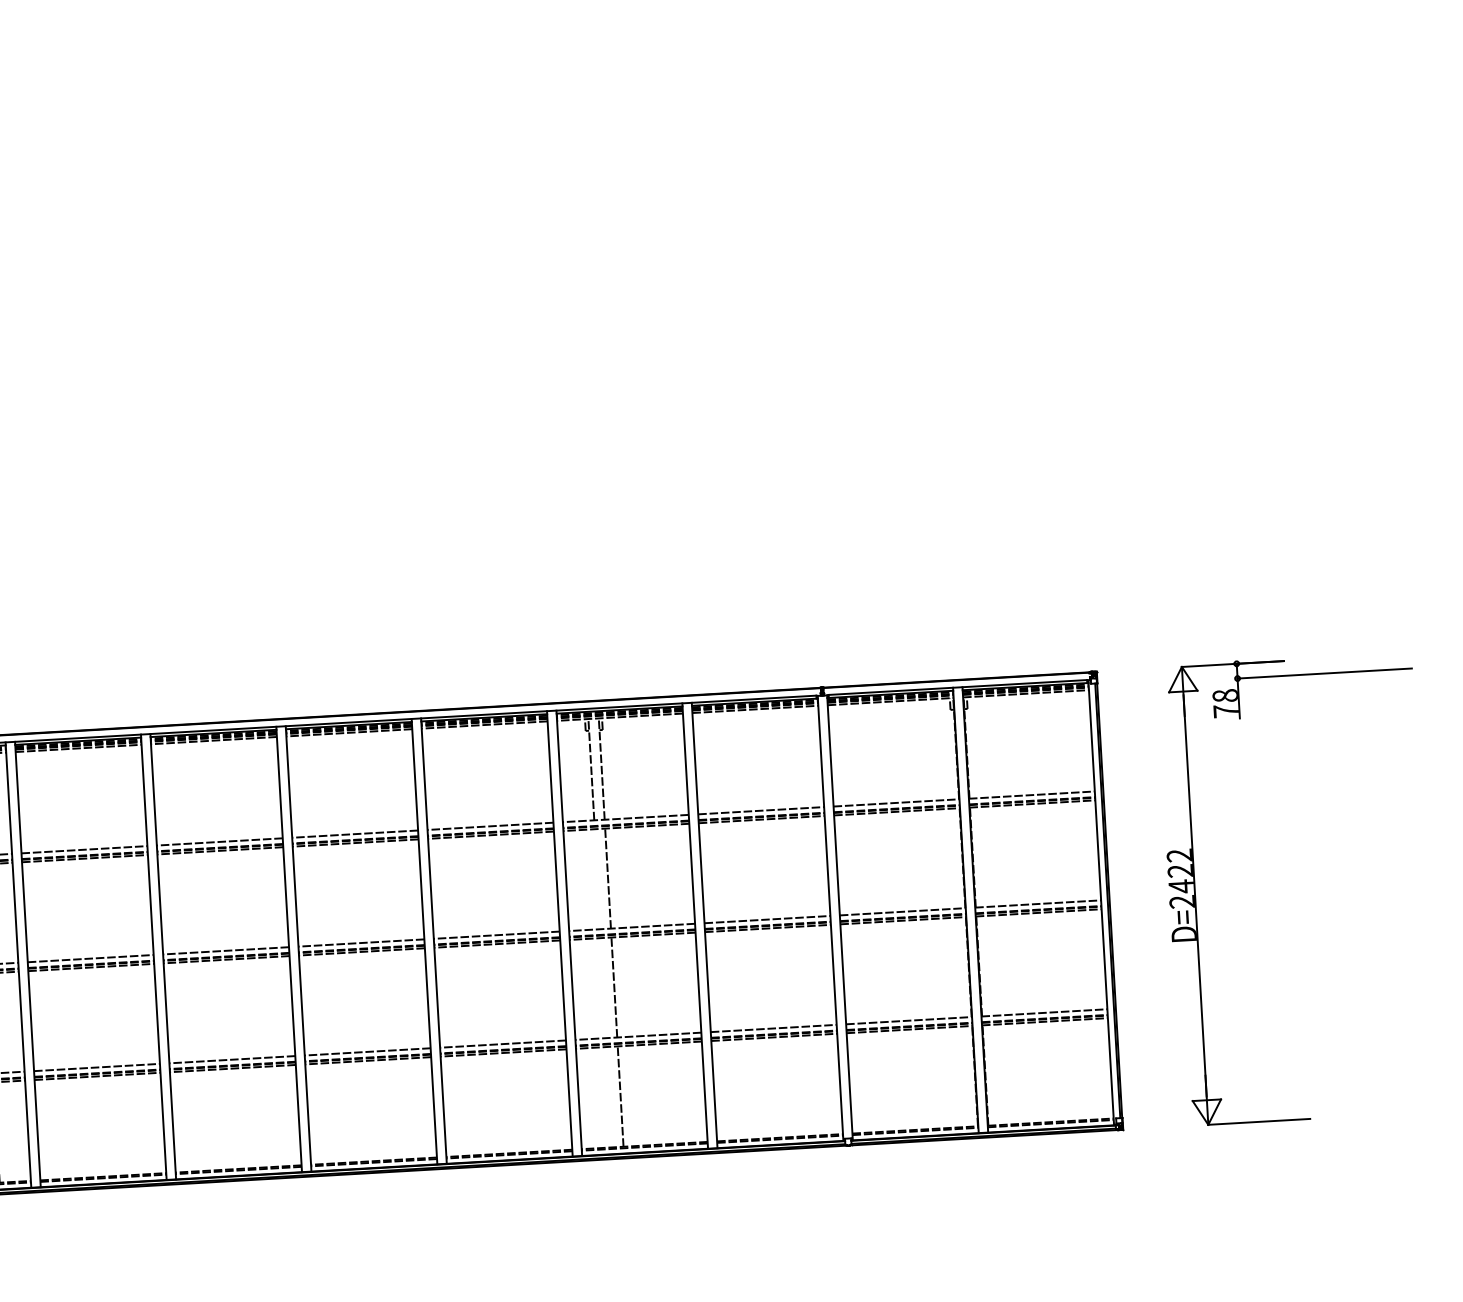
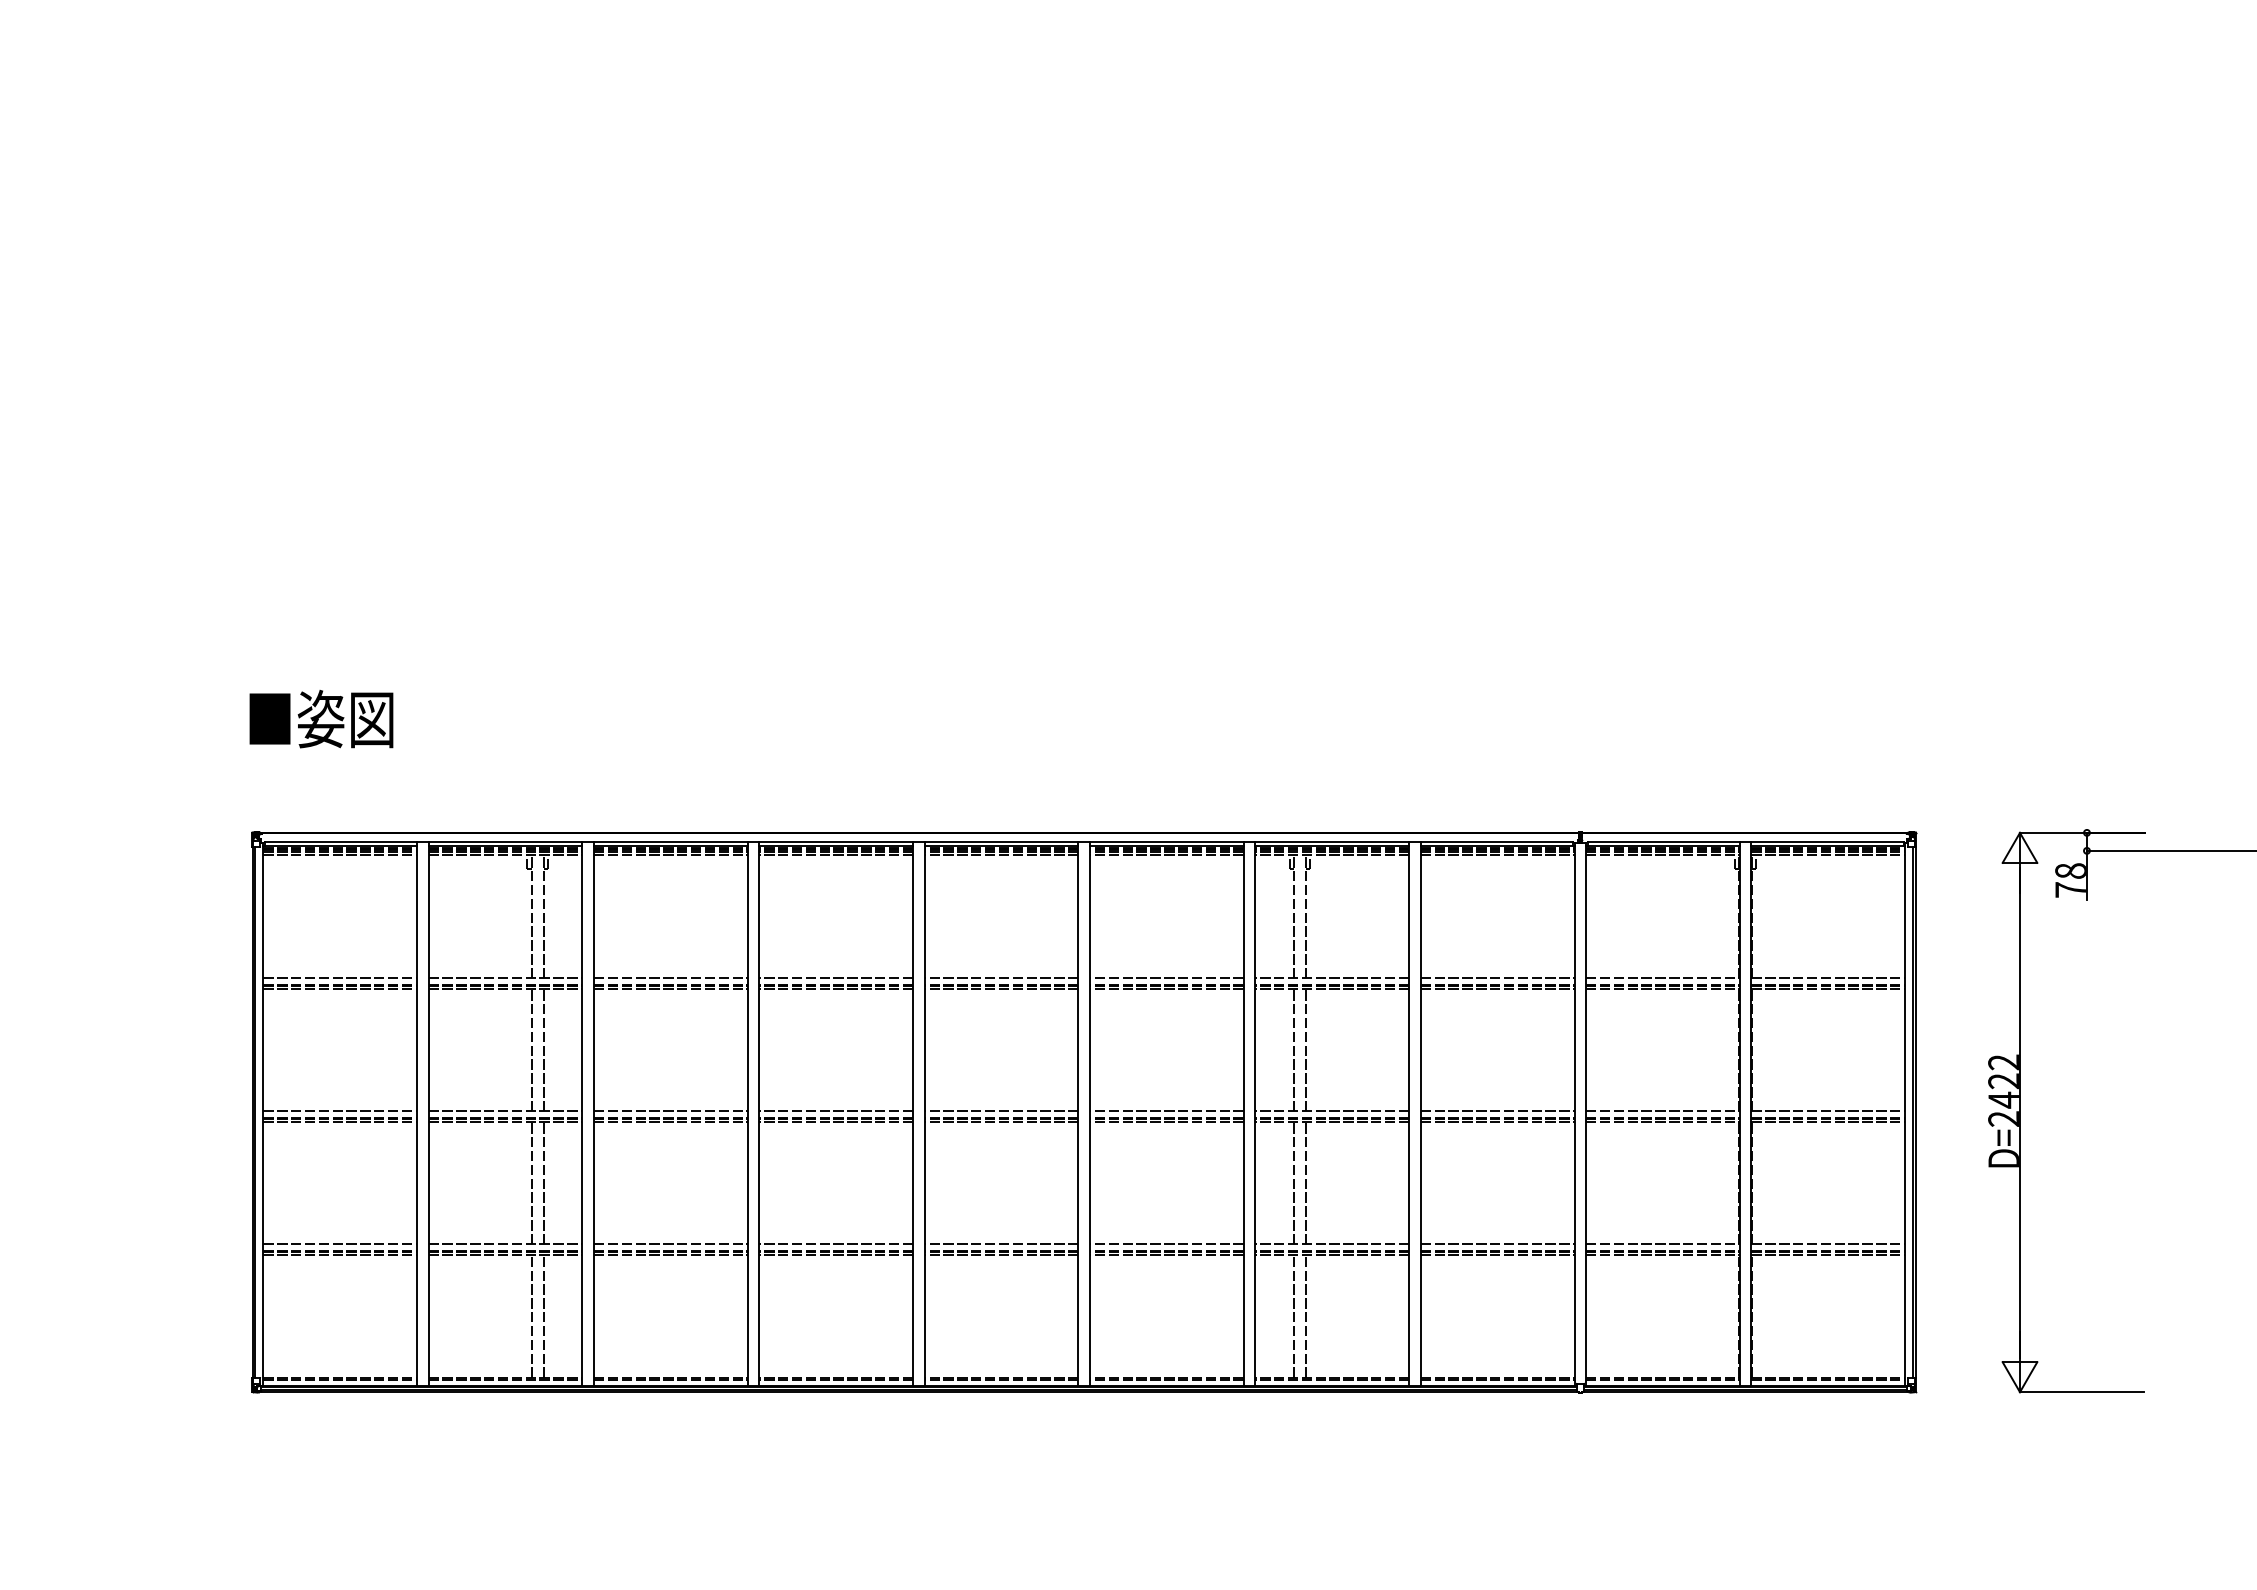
line: (597, 879) -> (1293, 1050), added
line: (603, 988) -> (1293, 1183), added
line: (610, 1097) -> (1293, 1316), added

